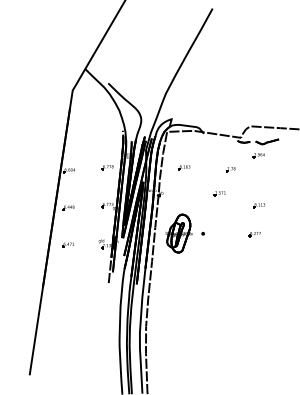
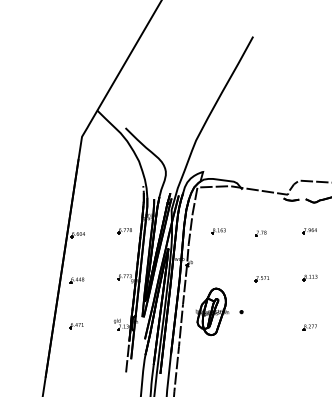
part: (258, 155) -> (309, 231), moved
part: (230, 169) -> (260, 233), moved
part: (219, 193) -> (261, 278), moved
part: (254, 234) -> (309, 327), moved

